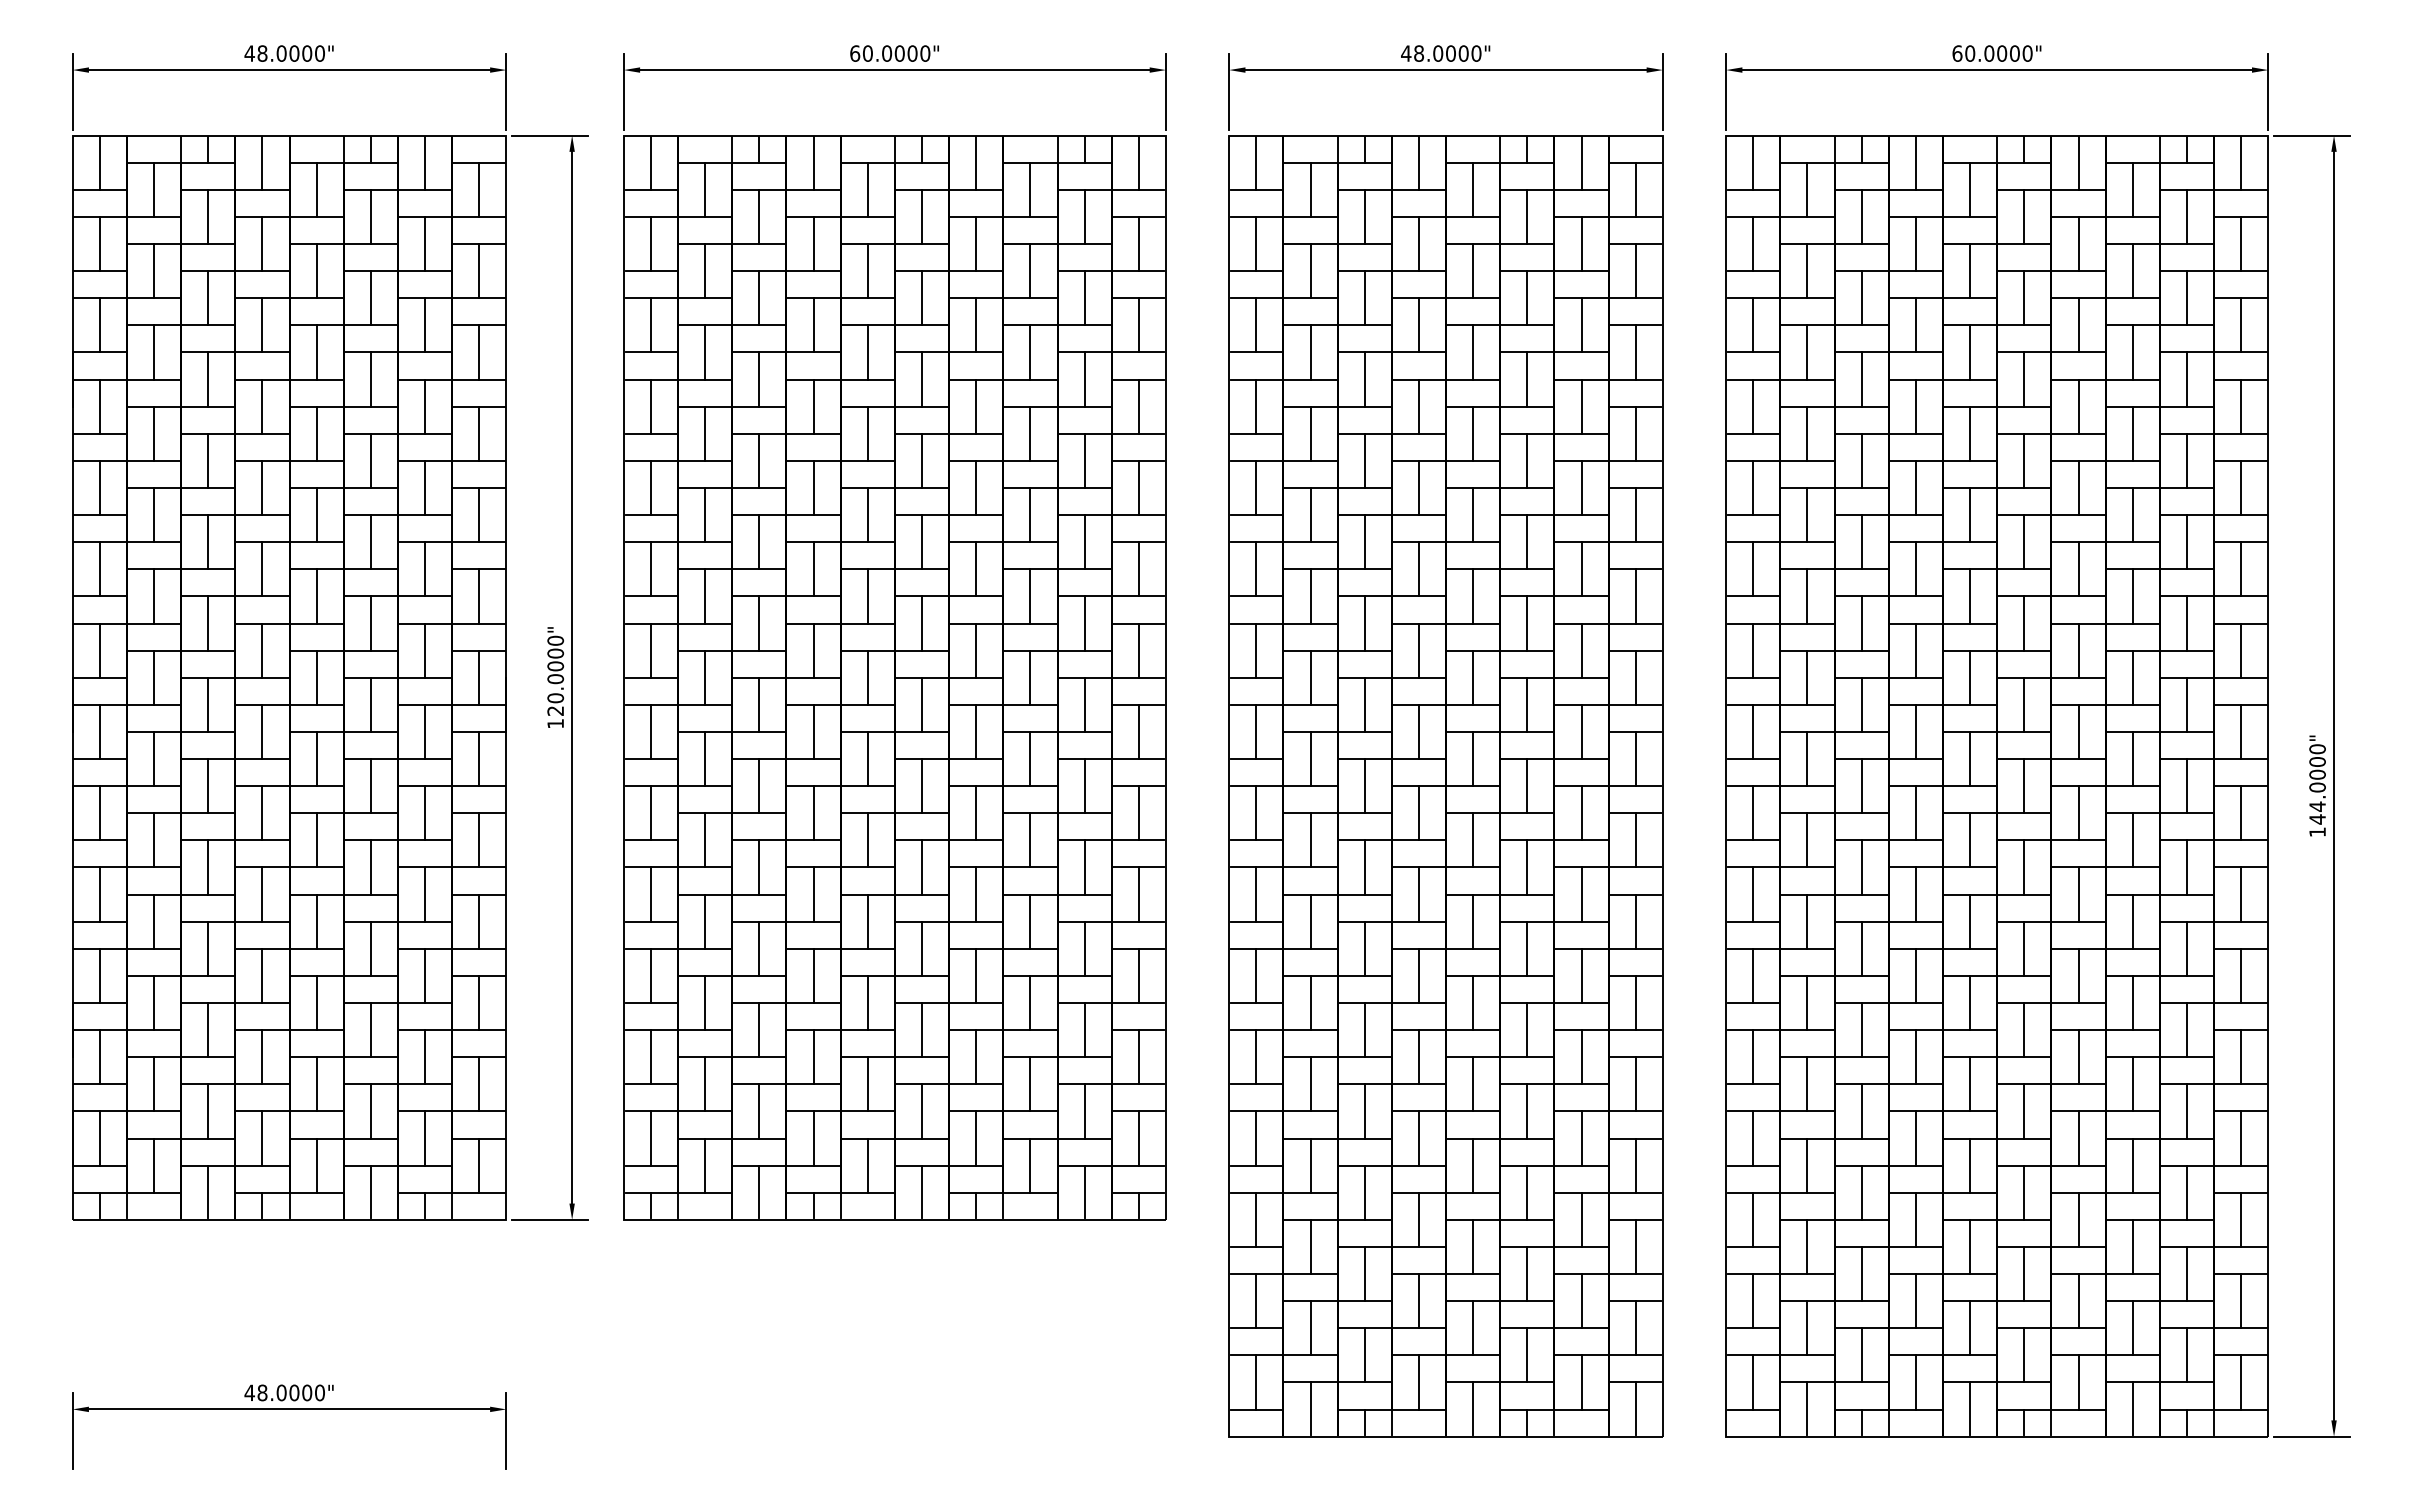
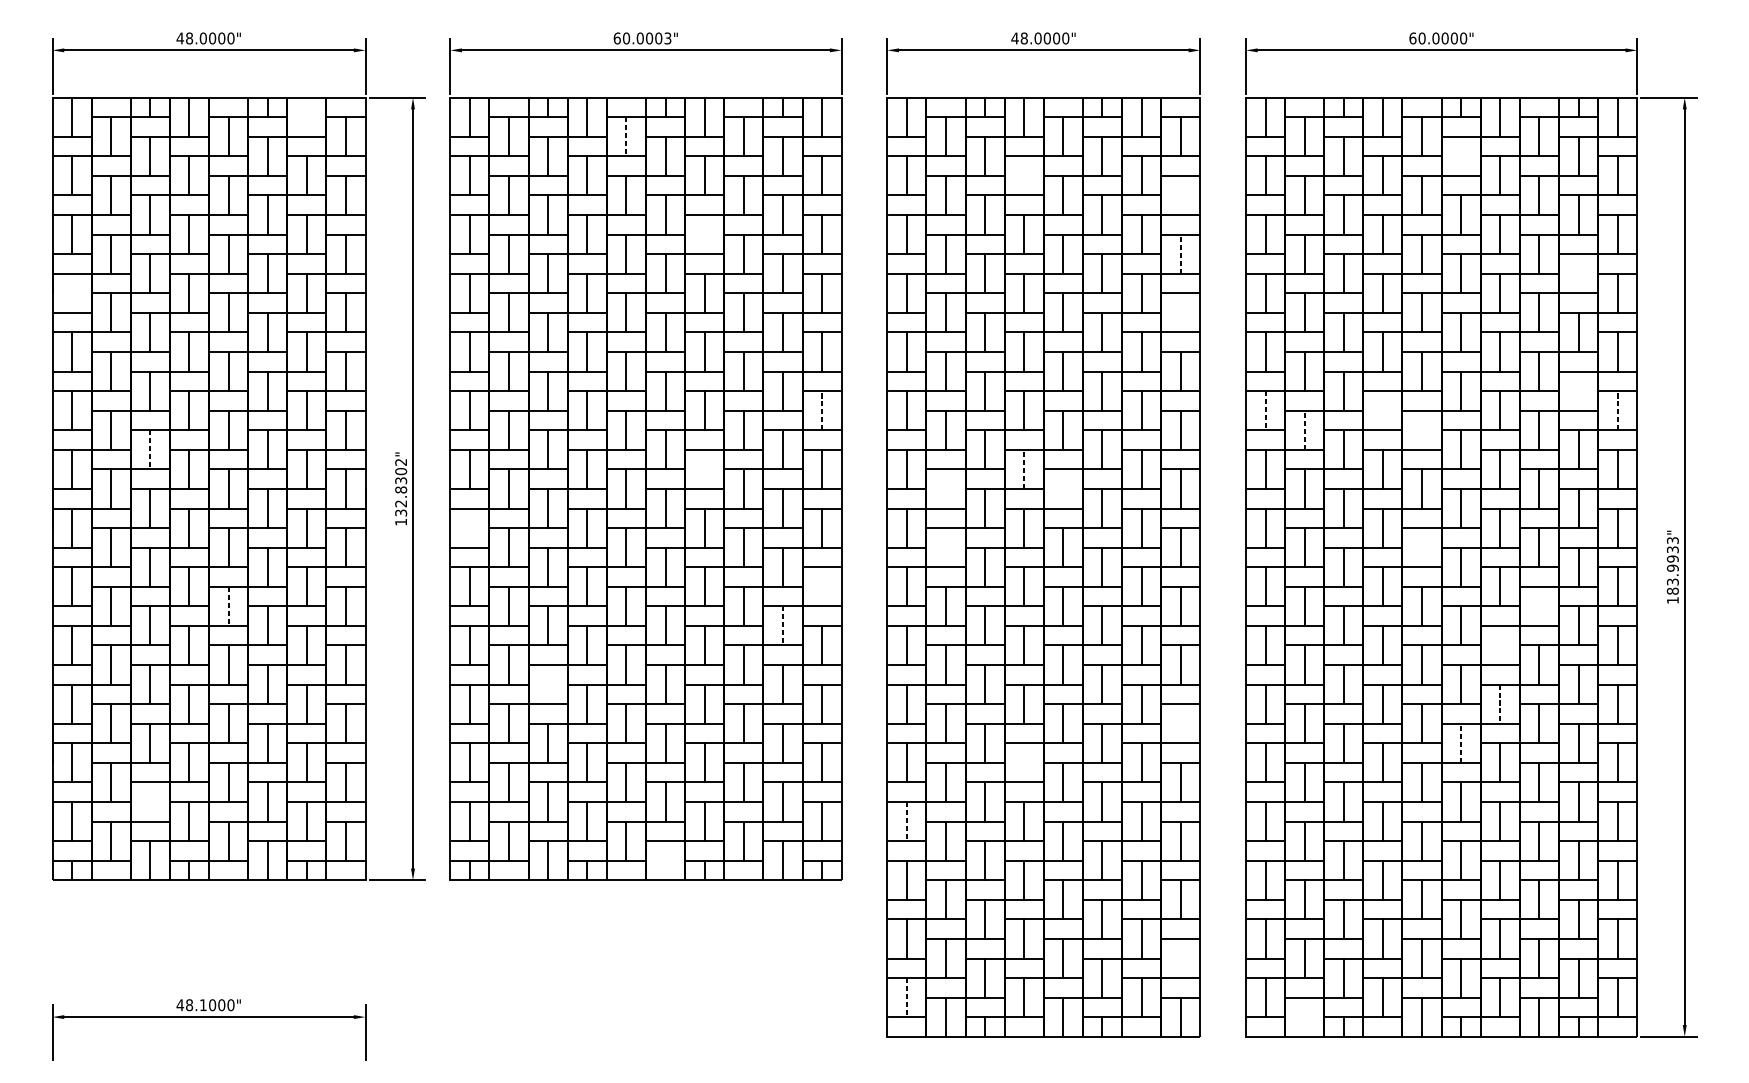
text: (925, 53) -> (668, 38), 60.0000" -> 60.0003"
line: (425, 163) -> (307, 117), removed
line: (867, 190) -> (626, 137), solid -> dashed
line: (2024, 216) -> (1461, 156), removed
line: (1418, 243) -> (1023, 175), removed
line: (1635, 271) -> (1180, 195), removed
line: (976, 325) -> (704, 234), removed
line: (1635, 351) -> (1180, 253), solid -> dashed
line: (2186, 379) -> (1578, 273), removed
line: (99, 406) -> (71, 293), removed
line: (1635, 433) -> (1180, 312), removed
line: (2186, 542) -> (1578, 391), removed
line: (1138, 568) -> (821, 410), solid -> dashed
line: (2241, 568) -> (1617, 410), solid -> dashed
line: (1753, 569) -> (1265, 410), solid -> dashed
line: (1915, 569) -> (1382, 410), removed
line: (1807, 595) -> (1304, 429), solid -> dashed
line: (1970, 596) -> (1422, 430), removed
line: (208, 623) -> (150, 449), solid -> dashed
line: (976, 650) -> (704, 469), removed
line: (1418, 650) -> (1023, 469), solid -> dashed
text: (555, 675) -> (400, 487), 120.0000" -> 132.8302"
line: (1310, 677) -> (945, 488), removed
line: (1473, 677) -> (1063, 488), removed
line: (650, 731) -> (469, 527), removed
line: (1310, 758) -> (945, 547), removed
line: (1970, 758) -> (1422, 547), removed
text: (2317, 784) -> (1672, 566), 144.0000" -> 183.9933"
line: (1138, 813) -> (821, 586), removed
line: (316, 840) -> (228, 606), solid -> dashed
line: (2132, 840) -> (1539, 606), removed
line: (1084, 867) -> (782, 625), solid -> dashed
line: (2078, 894) -> (1500, 645), removed
line: (759, 948) -> (548, 684), removed
line: (2078, 976) -> (1500, 704), solid -> dashed
line: (1635, 1002) -> (1180, 723), removed
line: (2024, 1029) -> (1461, 742), solid -> dashed
line: (1418, 1057) -> (1023, 763), removed
line: (208, 1111) -> (150, 802), removed
line: (1256, 1139) -> (906, 822), solid -> dashed
line: (922, 1191) -> (665, 859), removed
line: (1635, 1328) -> (1180, 958), removed
line: (1256, 1382) -> (906, 997), solid -> dashed
text: (281, 1392) -> (203, 1004), 48.0000" -> 48.1000"
line: (1807, 1408) -> (1304, 1016), removed

